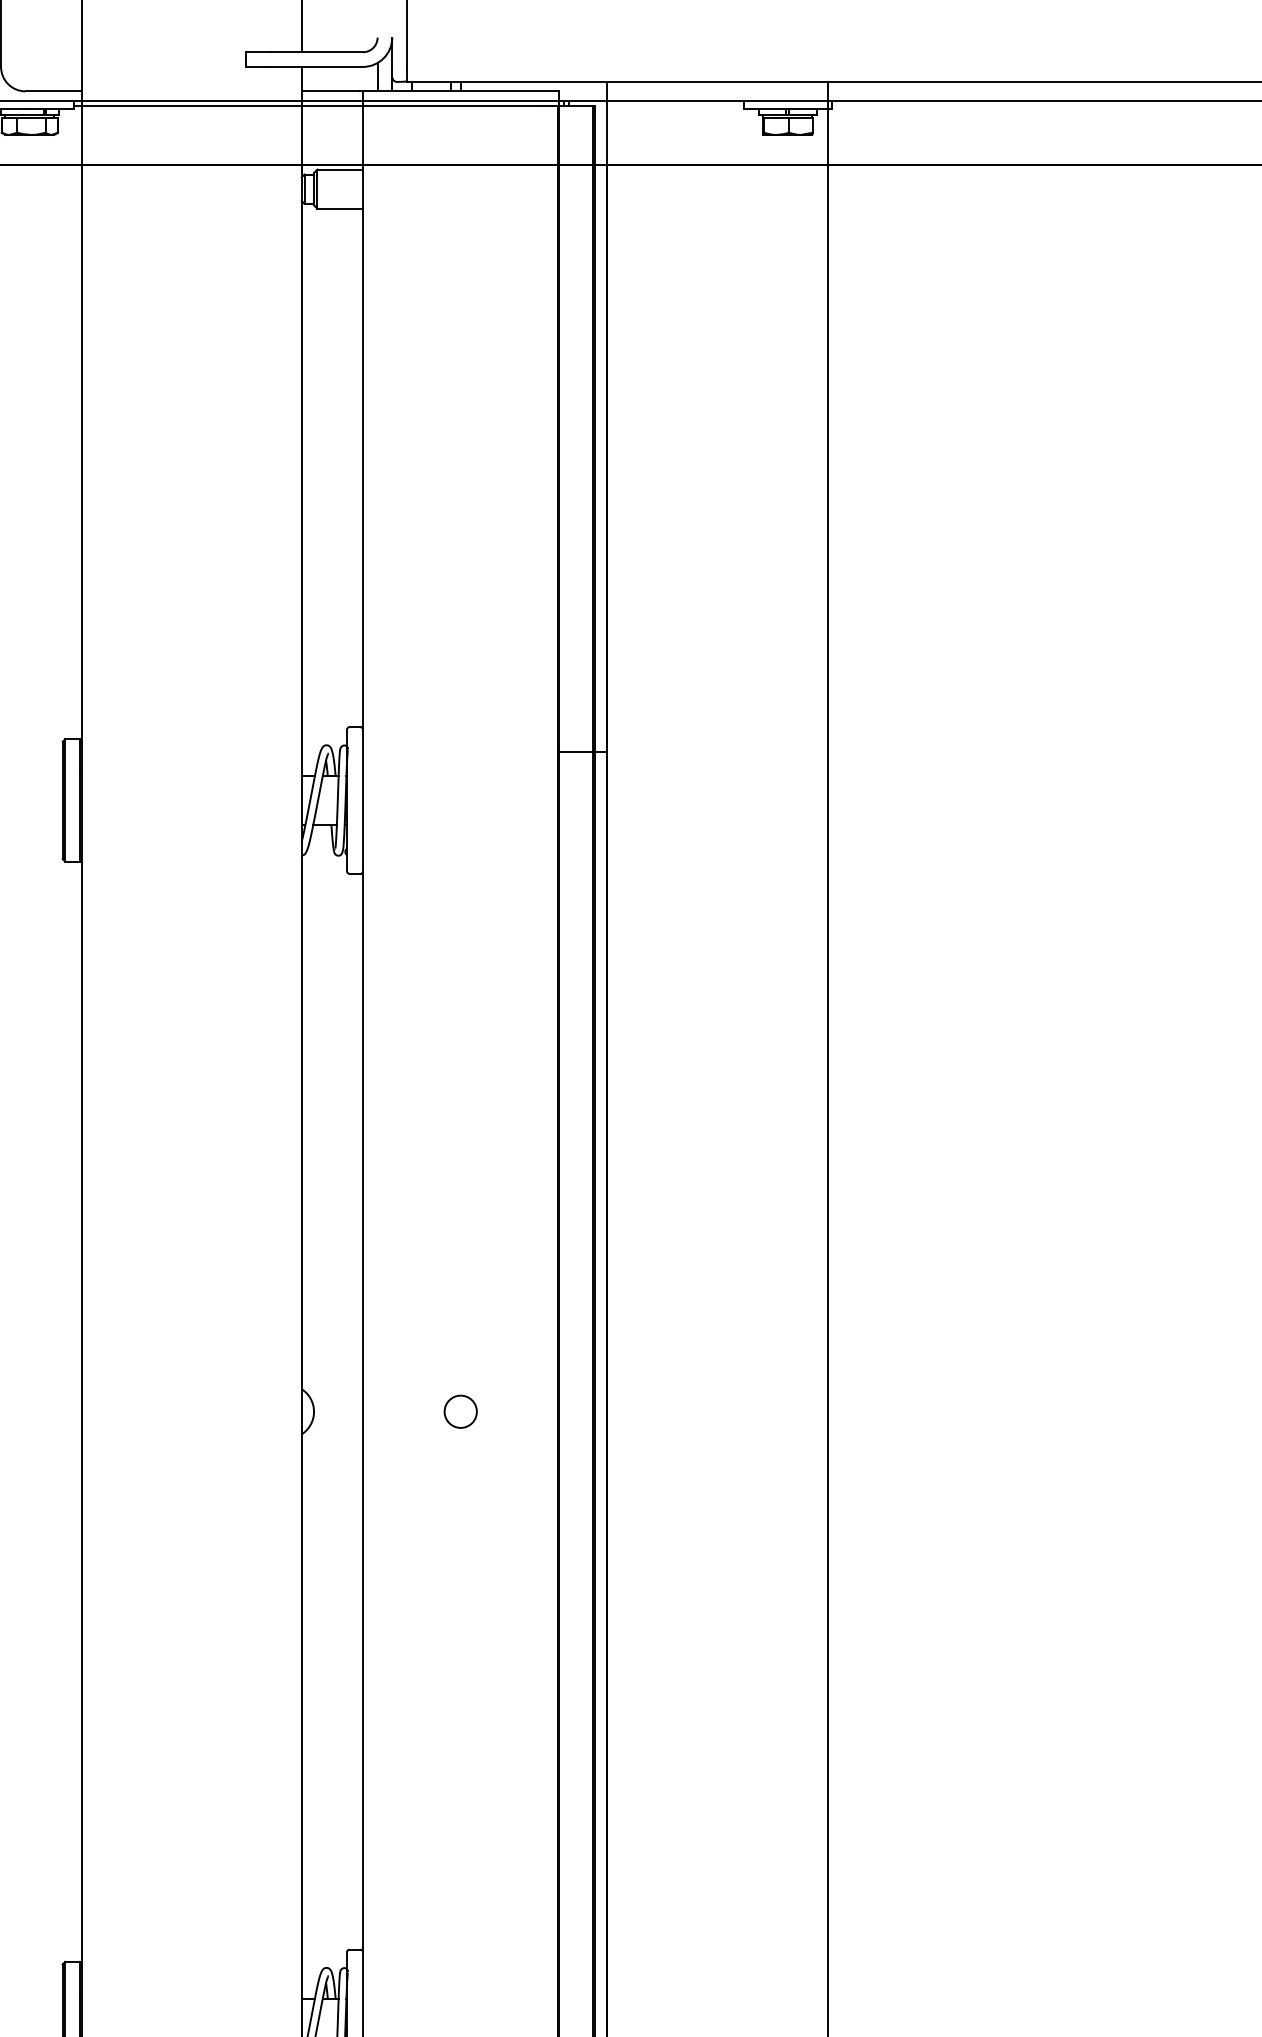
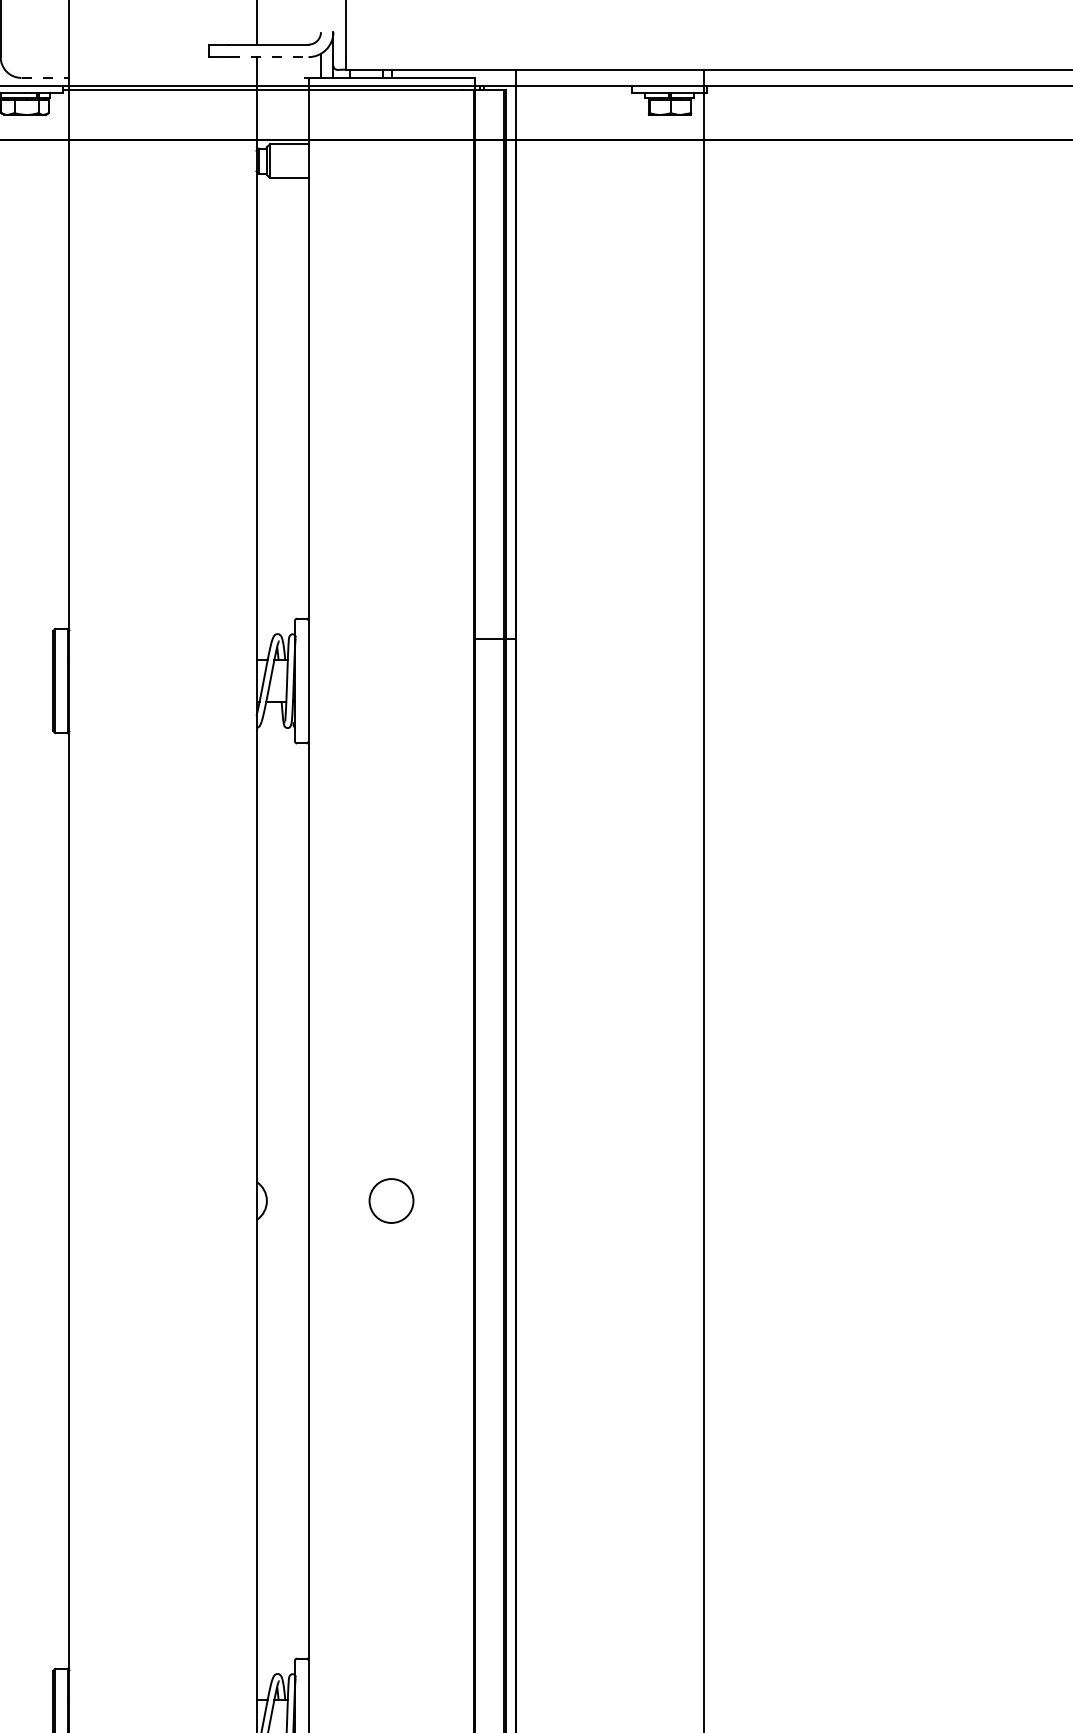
line: (315, 67) -> (268, 57), solid -> dashed
line: (53, 90) -> (45, 77), solid -> dashed
line: (330, 90) -> (280, 77), removed
circle: (460, 1411) -> (391, 1200), size x1.6

